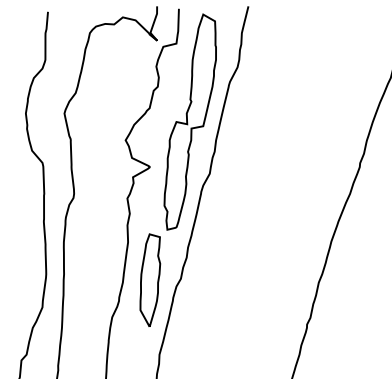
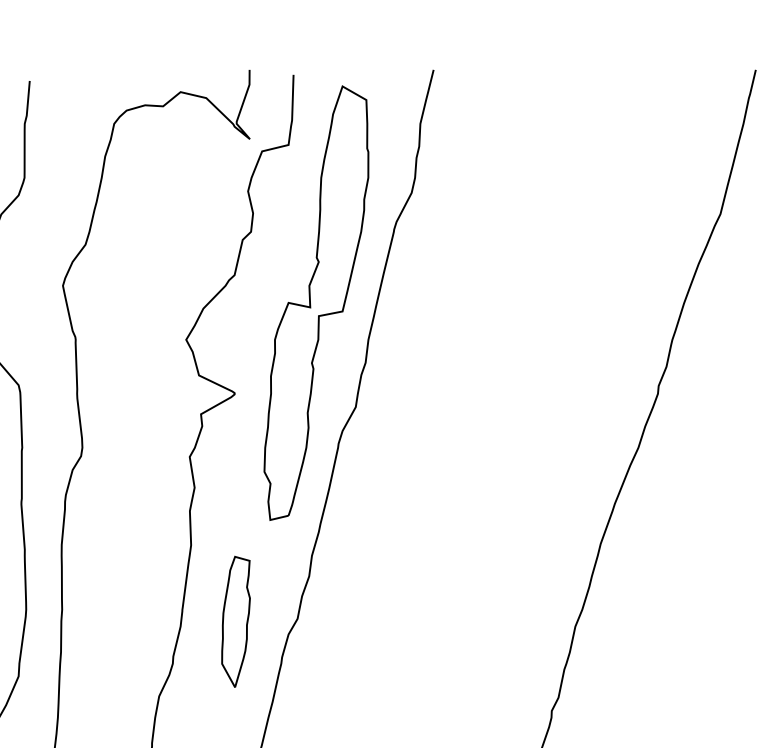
part: (150, 279) -> (236, 620), size x0.7

